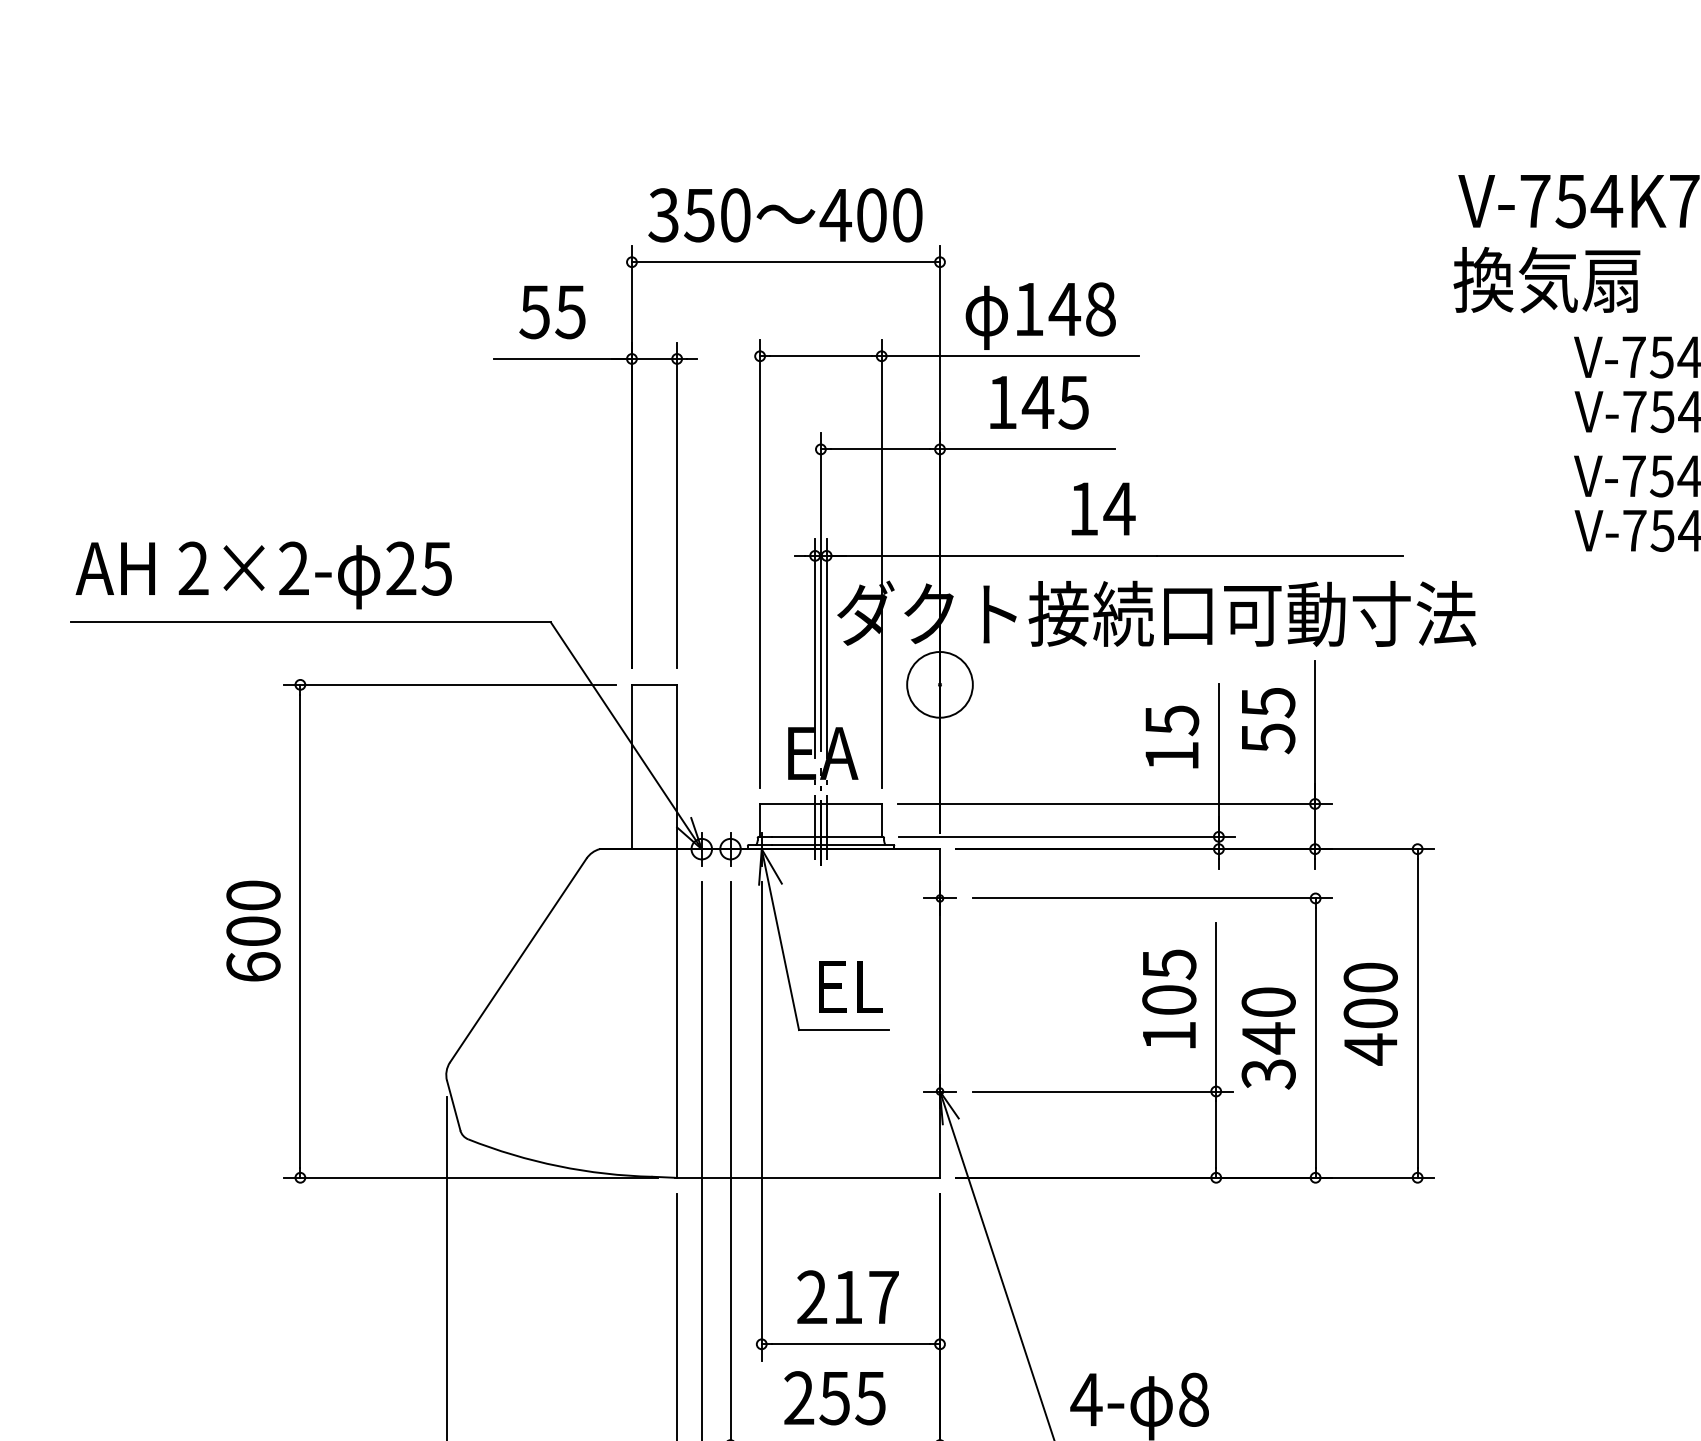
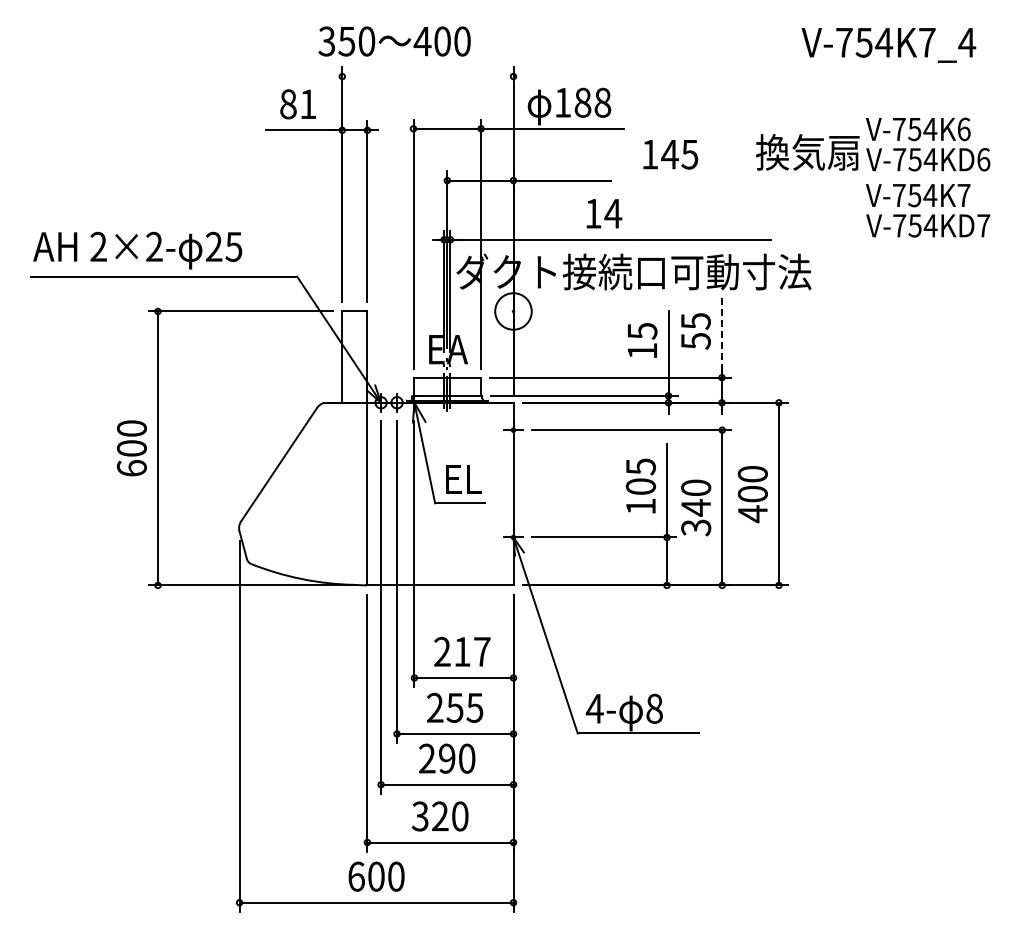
text: (785, 215) -> (394, 41), moved
line: (785, 262) -> (427, 76), removed
text: (1546, 280) -> (807, 152), moved
text: (1064, 308) -> (582, 102), 148 -> 188
text: (551, 312) -> (297, 104), 55 -> 81
text: (1038, 402) -> (670, 154), moved
line: (1314, 733) -> (721, 338), solid -> dashed

